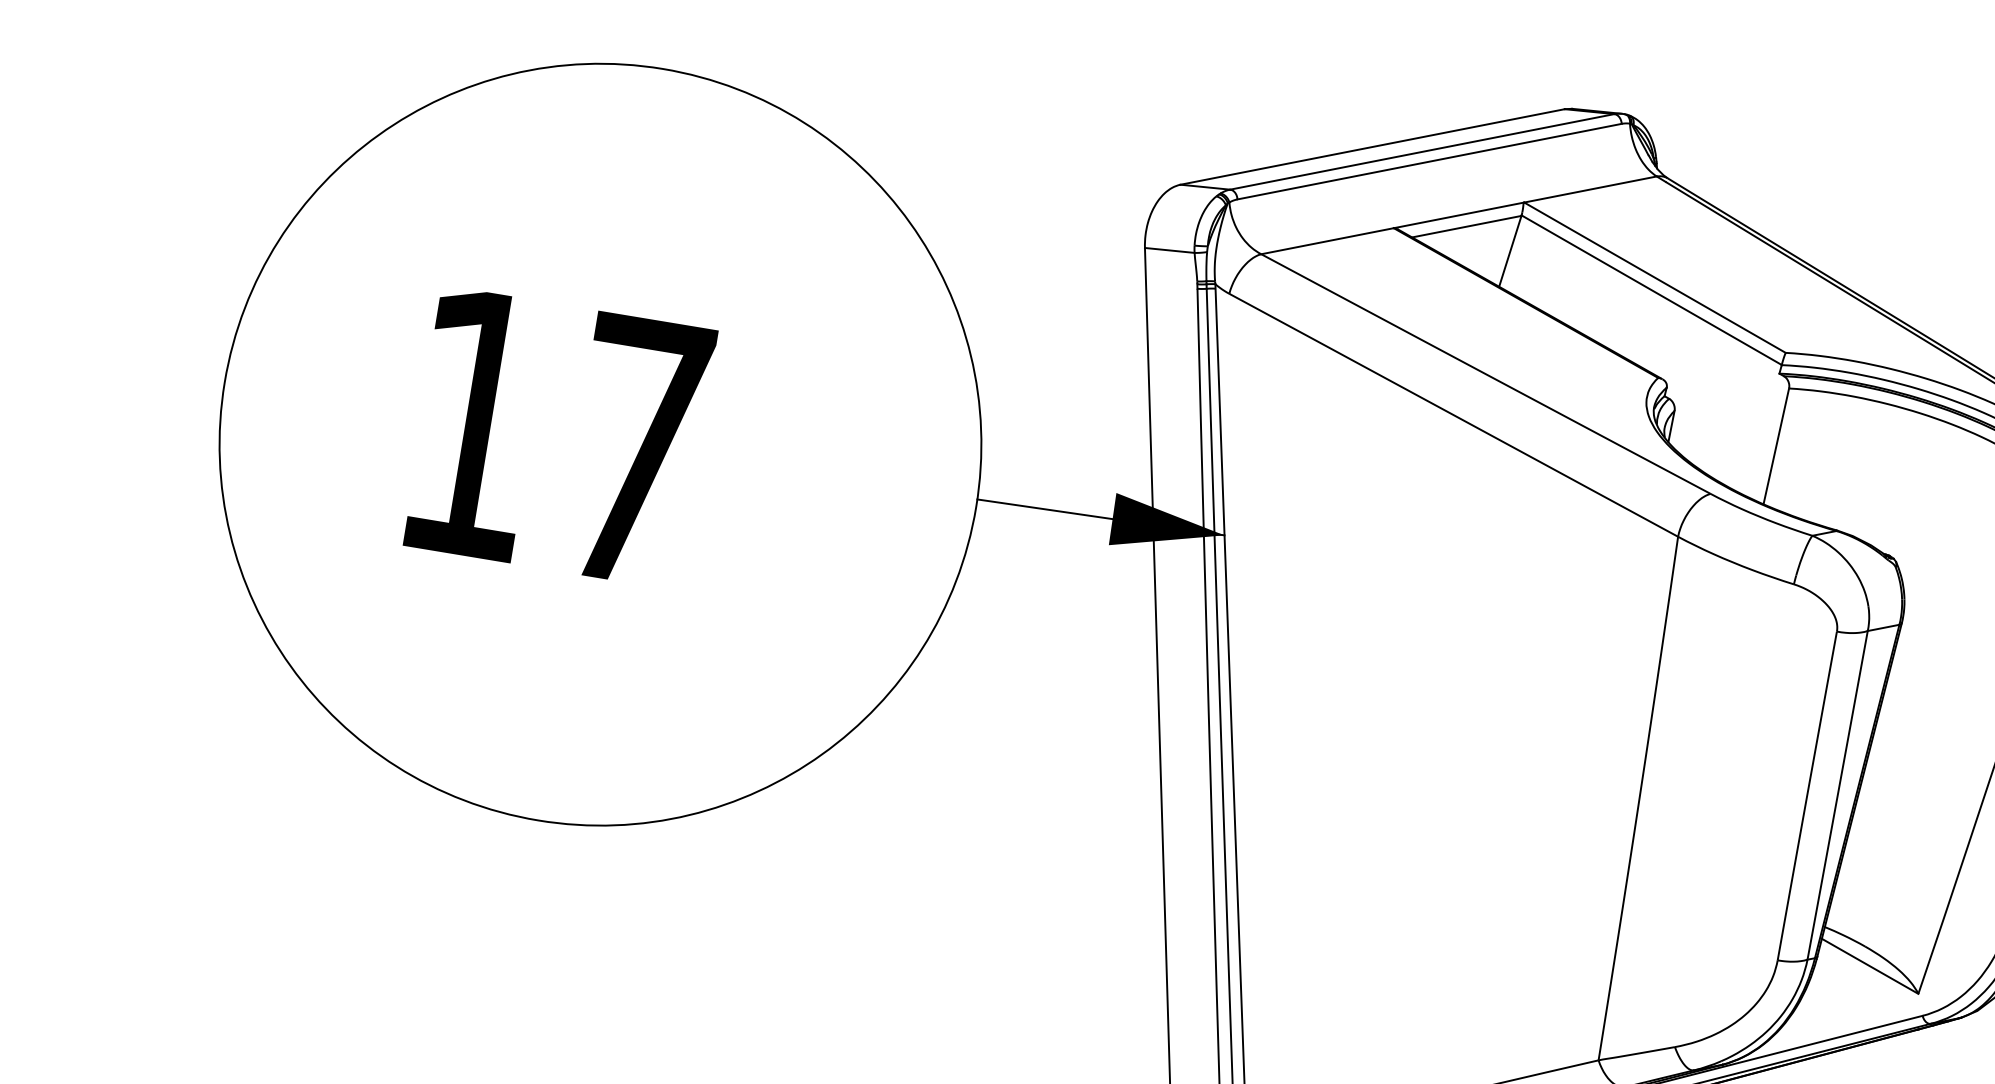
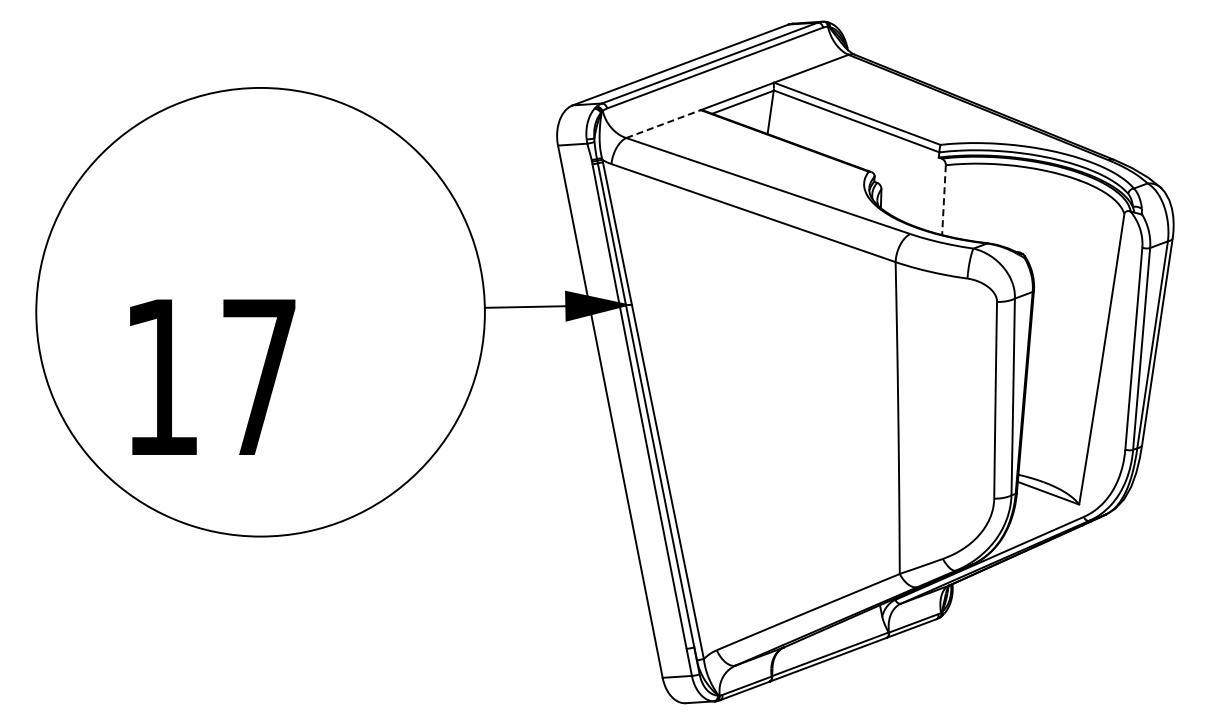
line: (1327, 241) -> (663, 124), solid -> dashed
text: (558, 436) -> (212, 376), moved
line: (1775, 446) -> (943, 200), solid -> dashed

